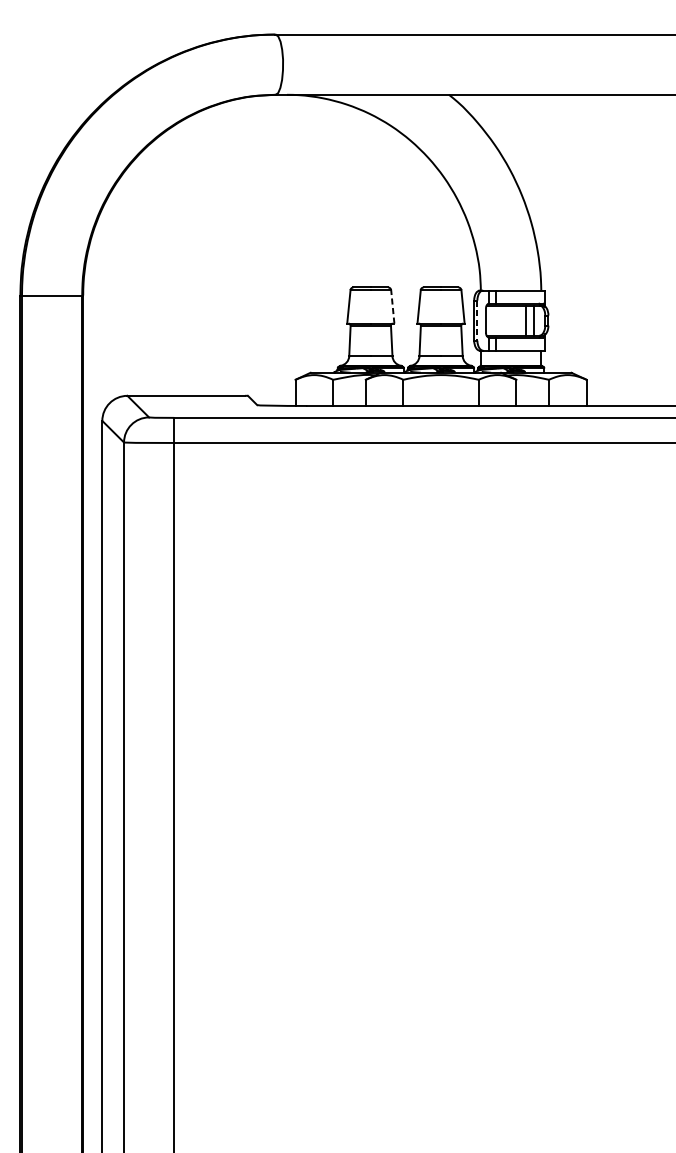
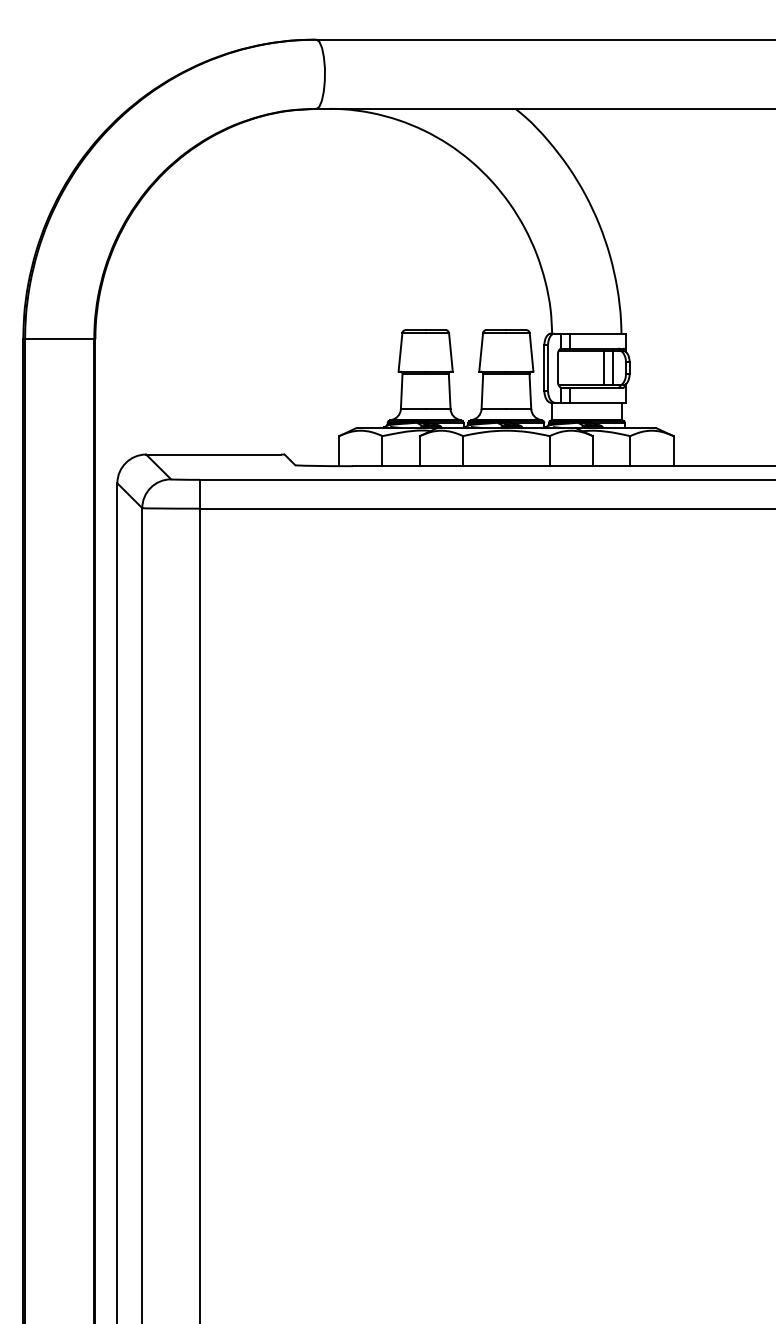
line: (392, 306) -> (450, 351), dashed -> solid
line: (477, 320) -> (548, 368), dashed -> solid

